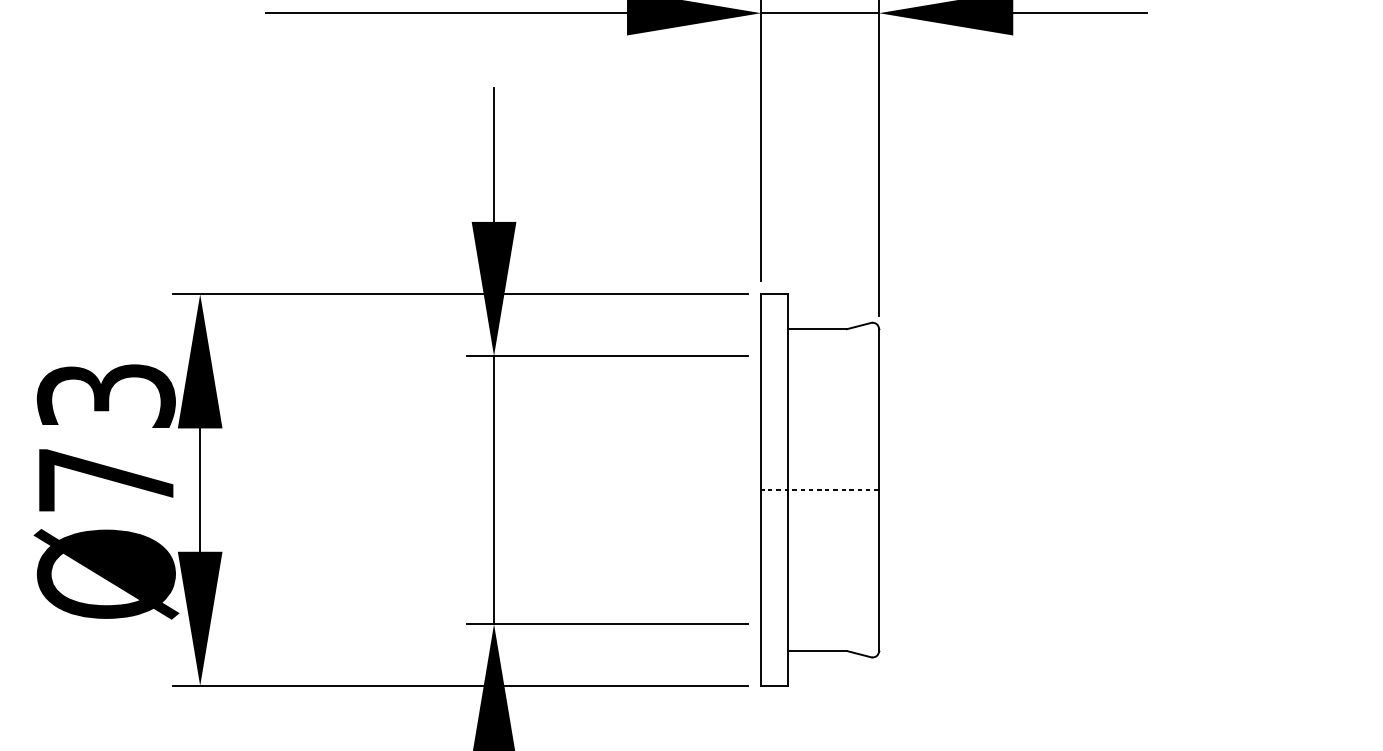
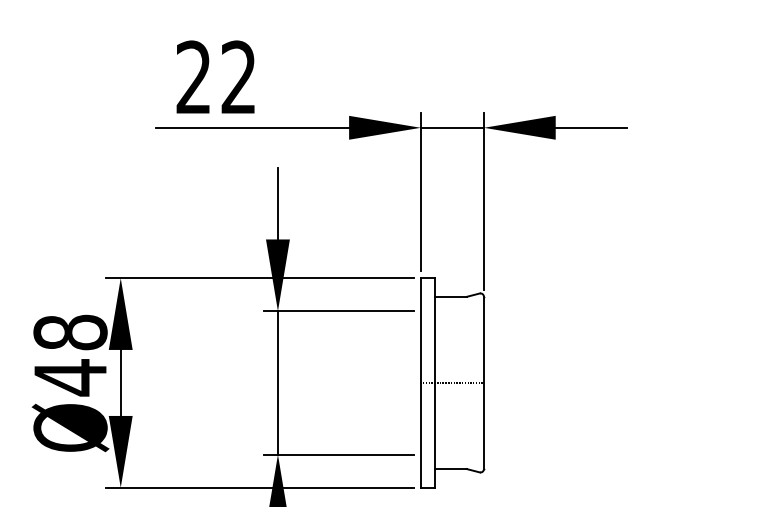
text: (106, 438) -> (70, 355), Ø73 -> Ø48

